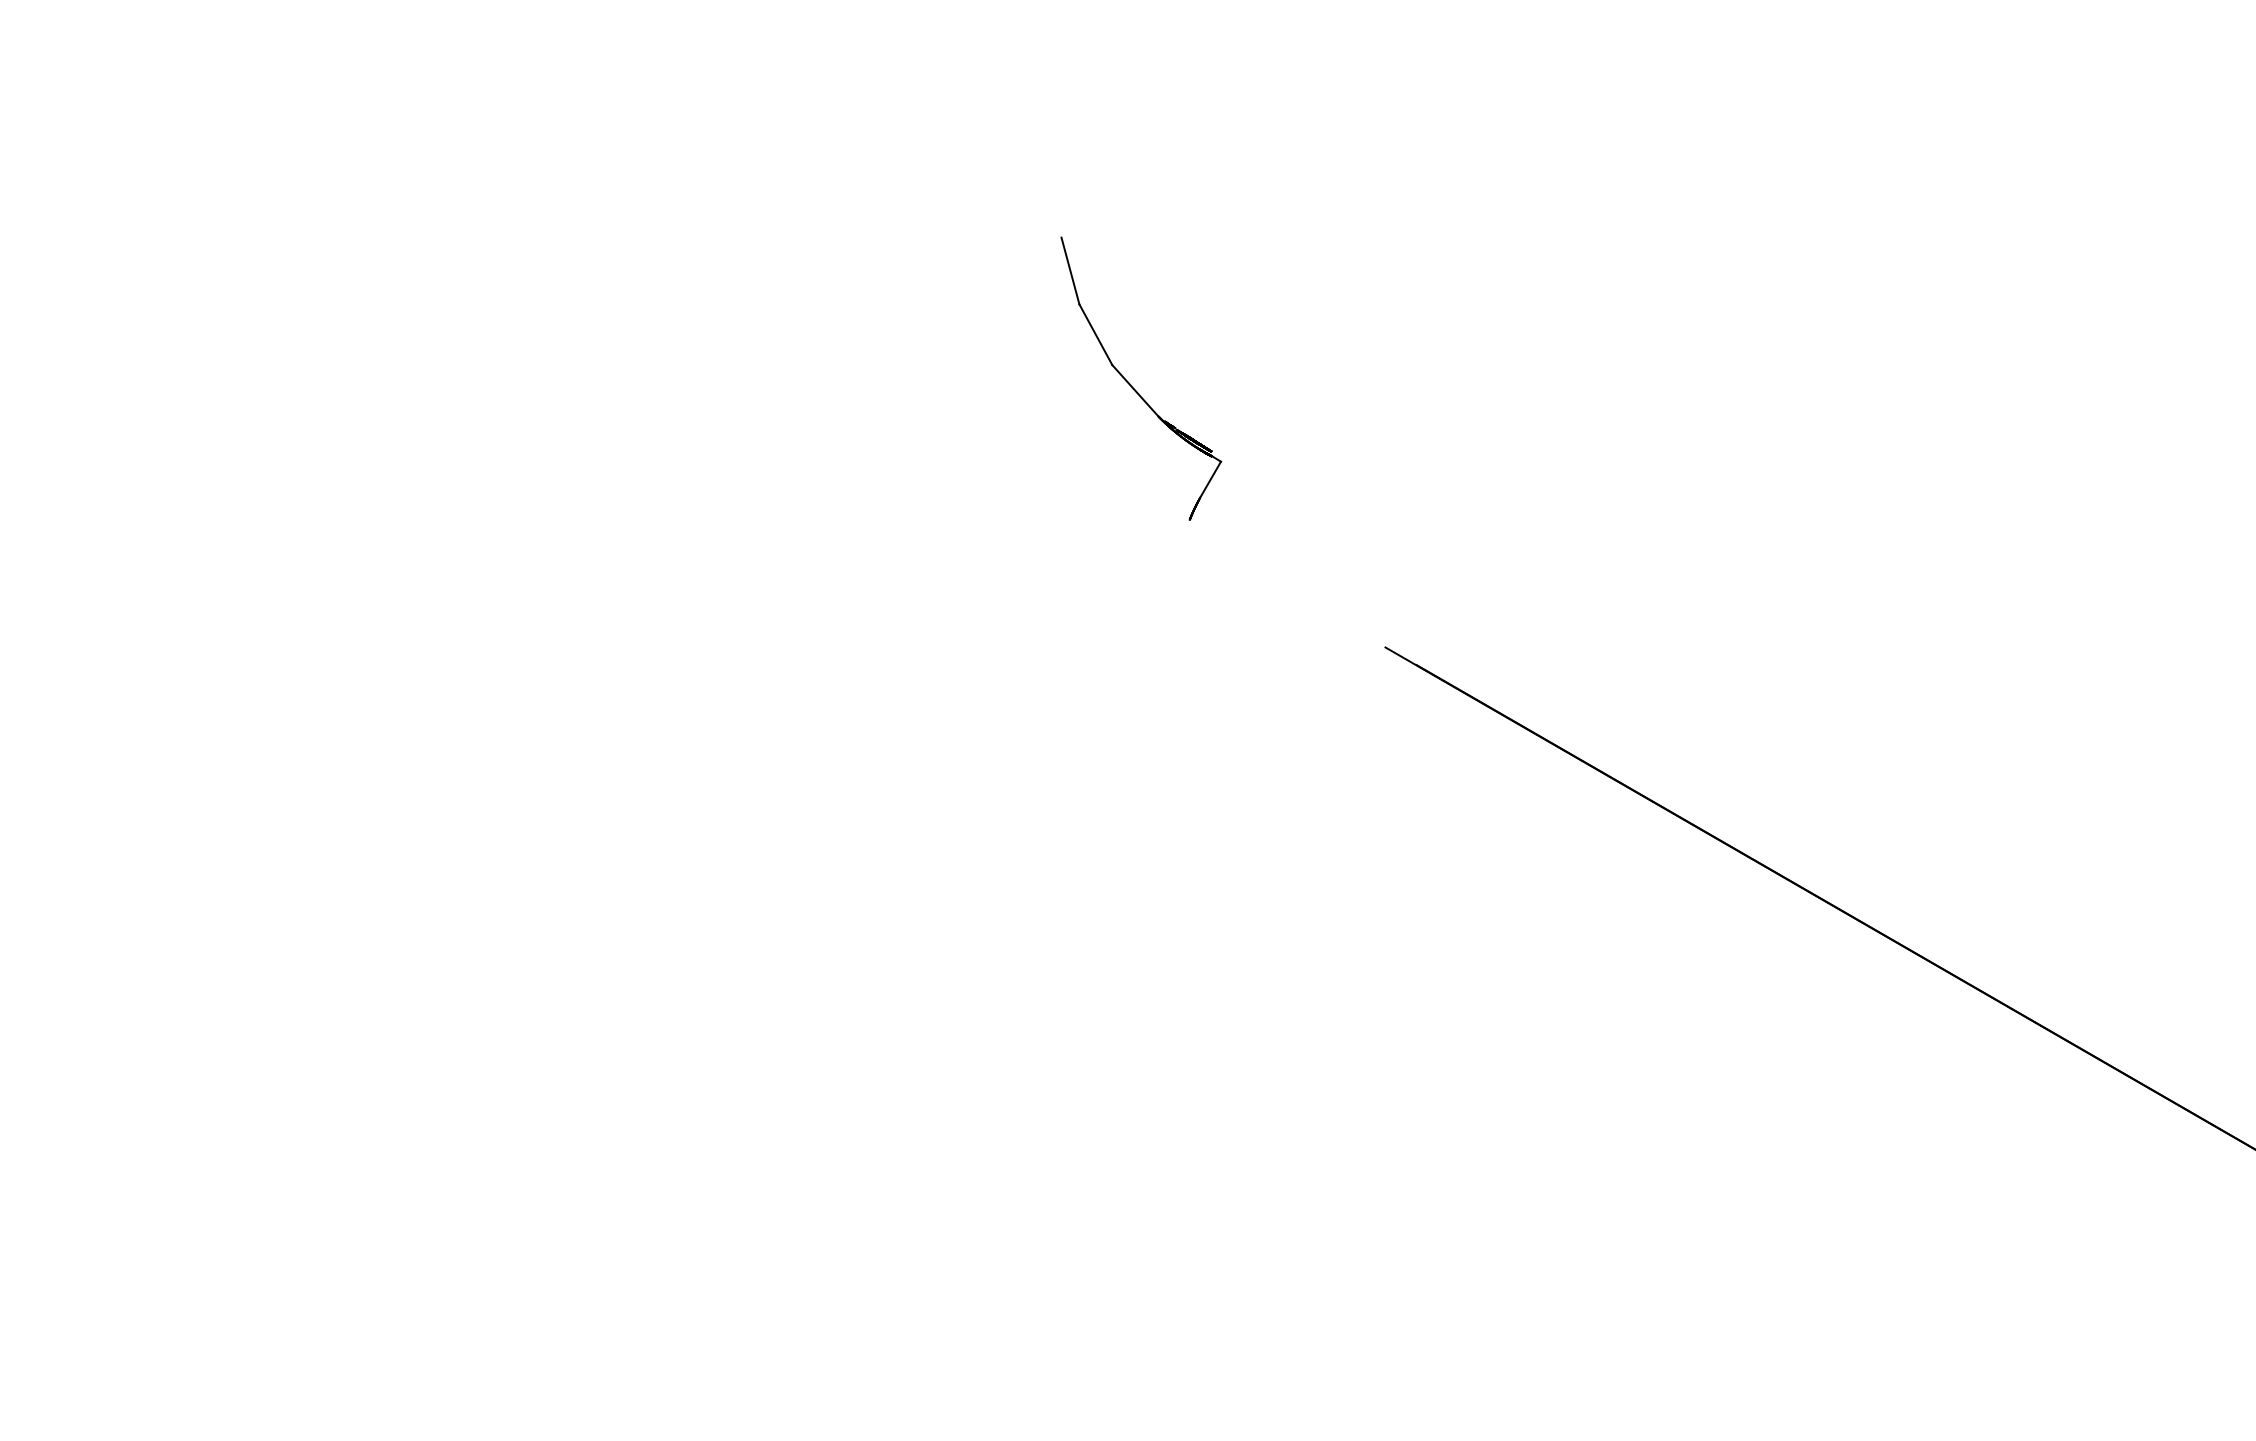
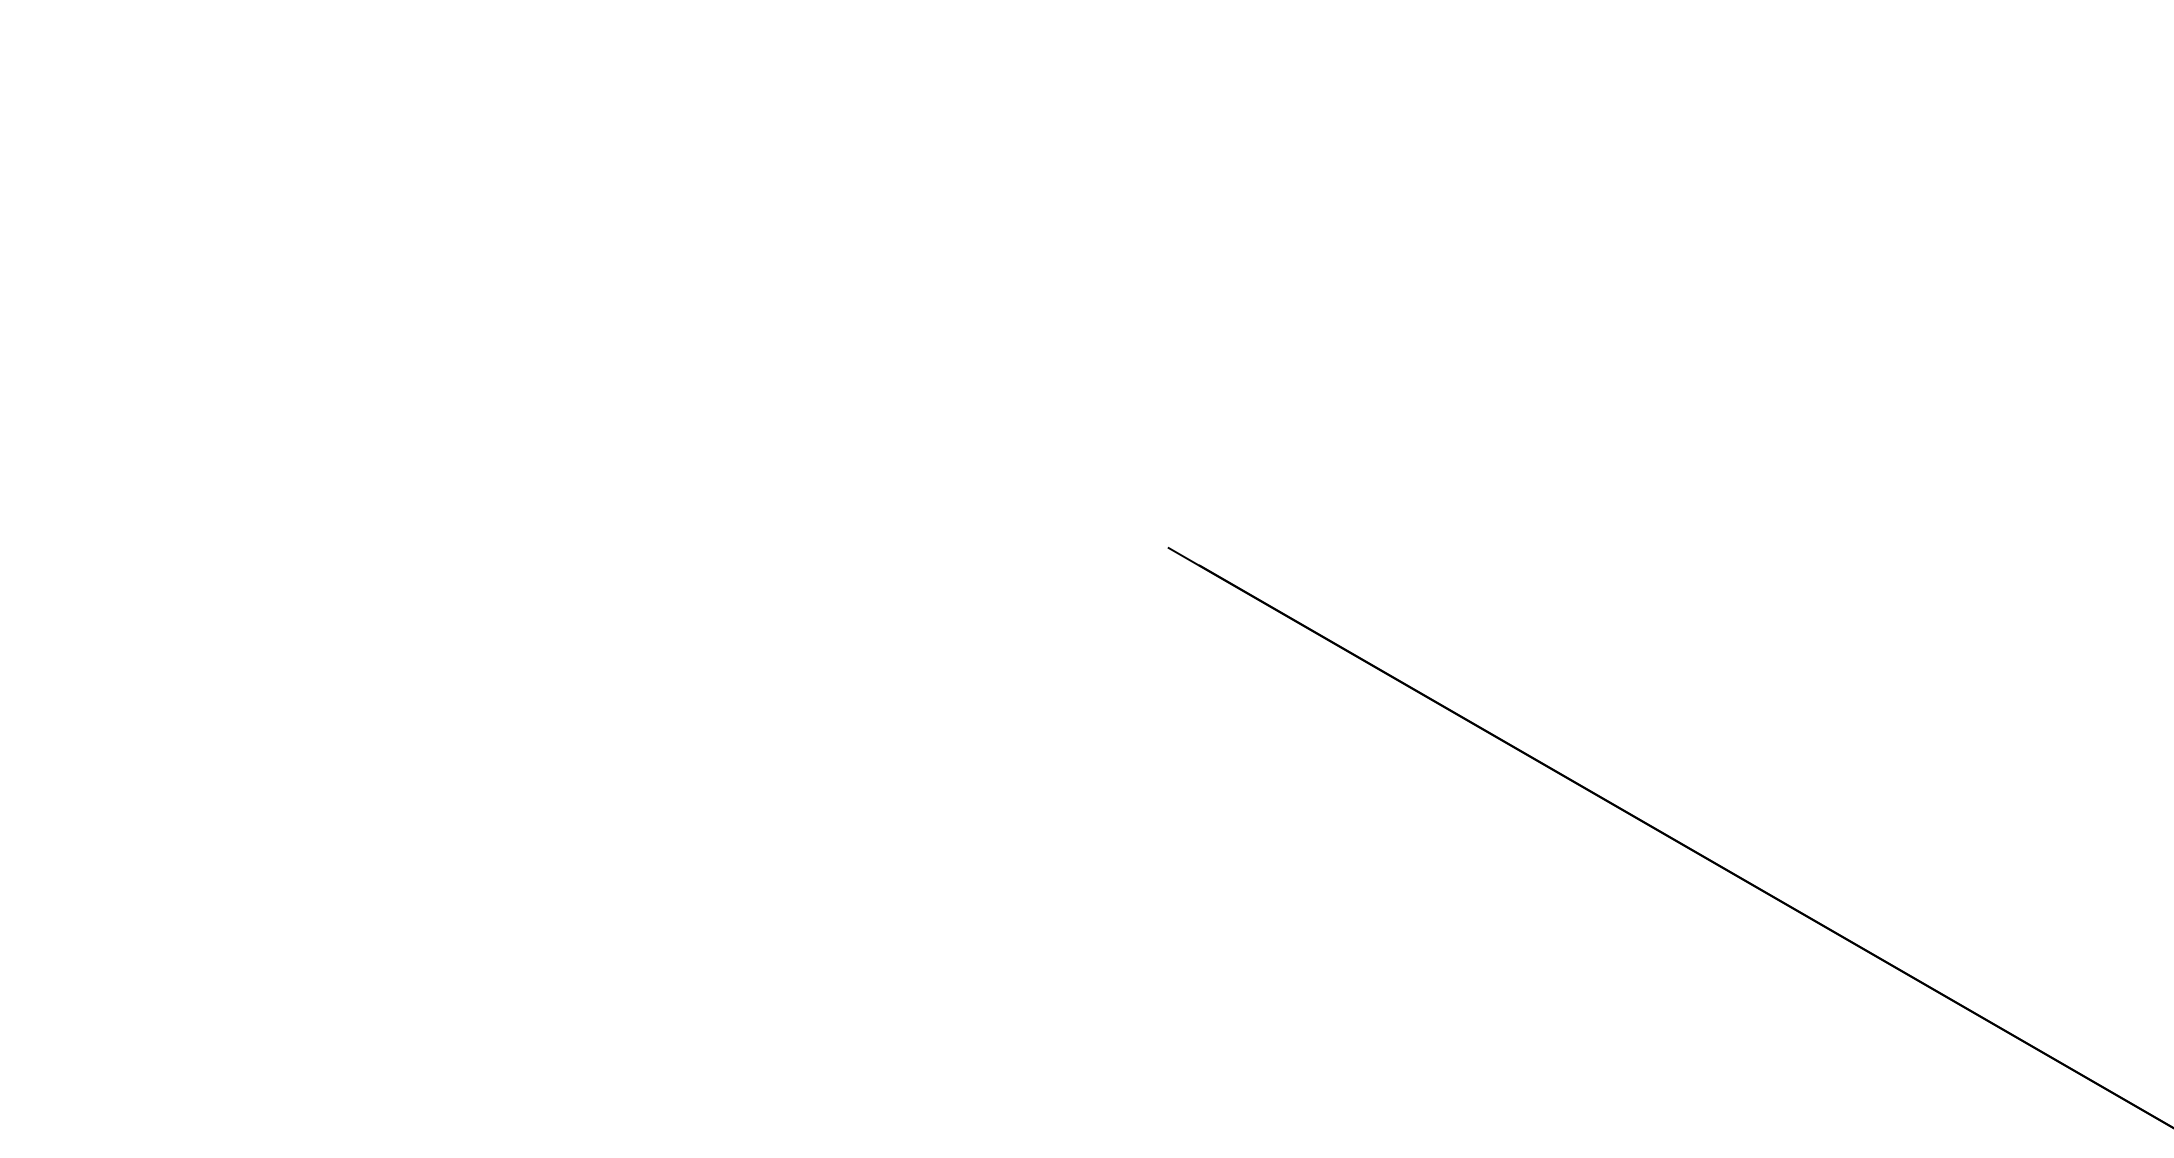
part: (1131, 384) -> (914, 285), removed

